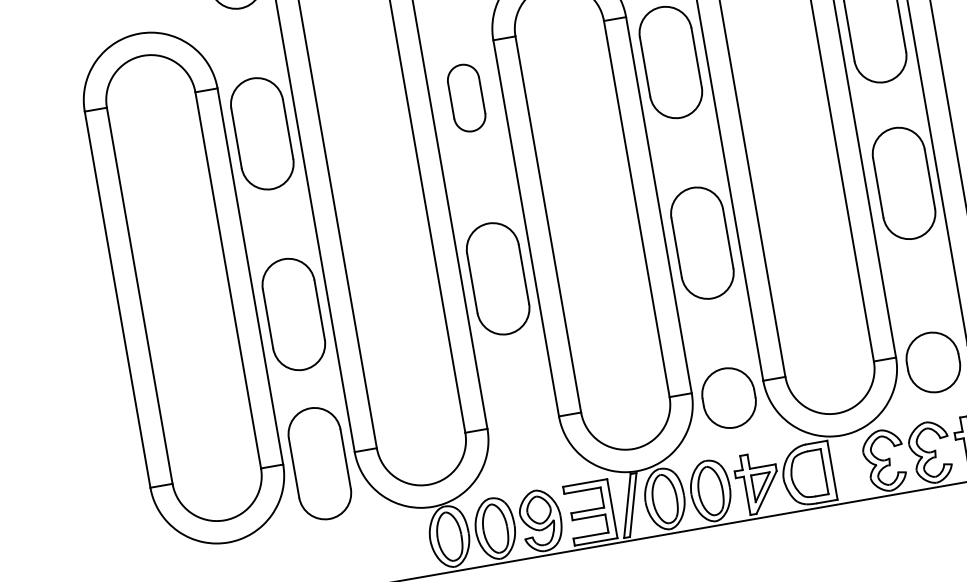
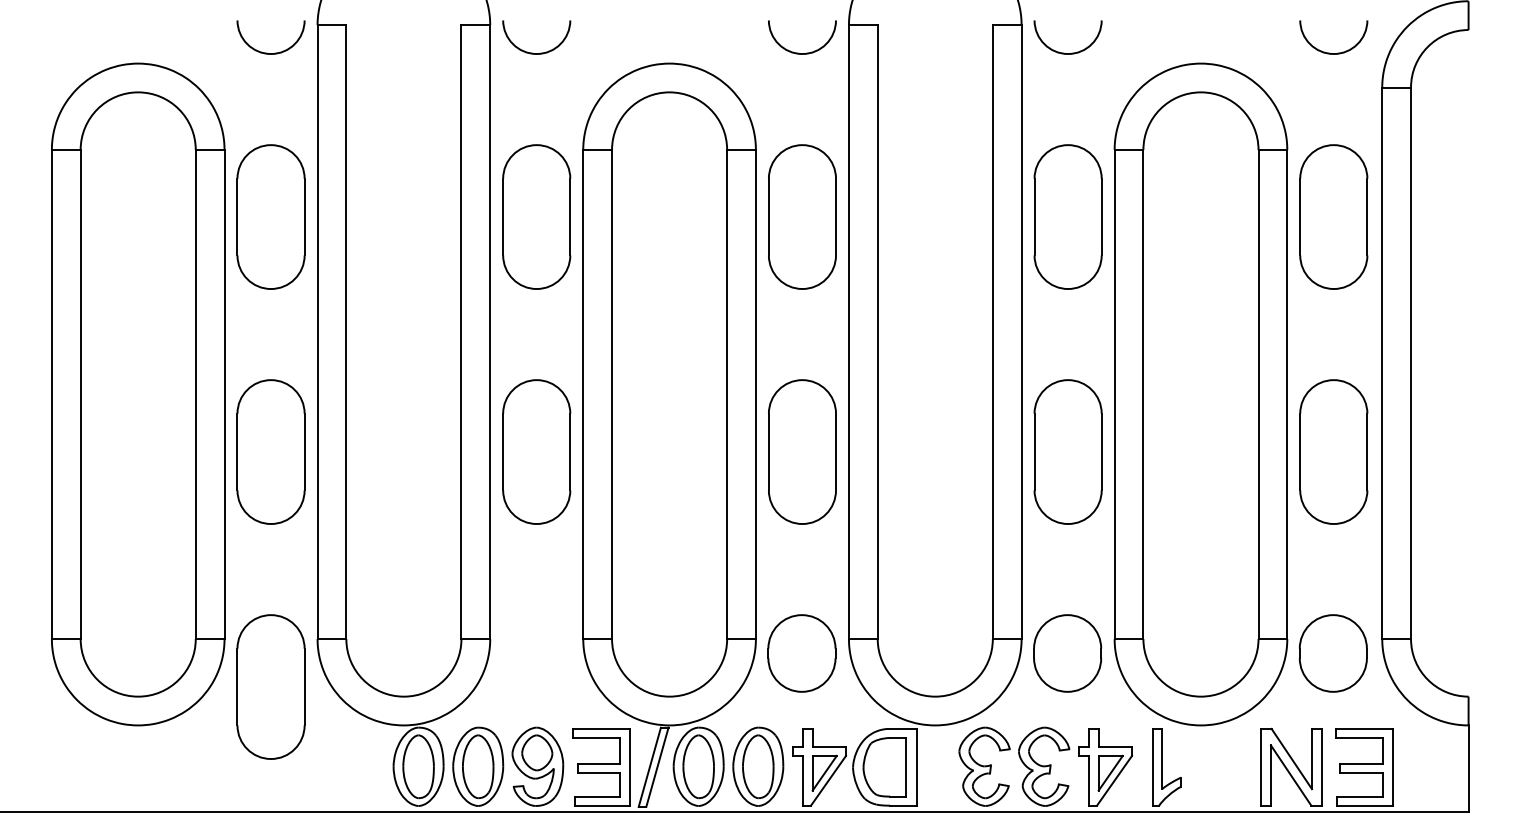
part: (466, 97) -> (536, 216), size x1.67
part: (903, 183) -> (1067, 451), moved
part: (319, 463) -> (270, 686), moved

